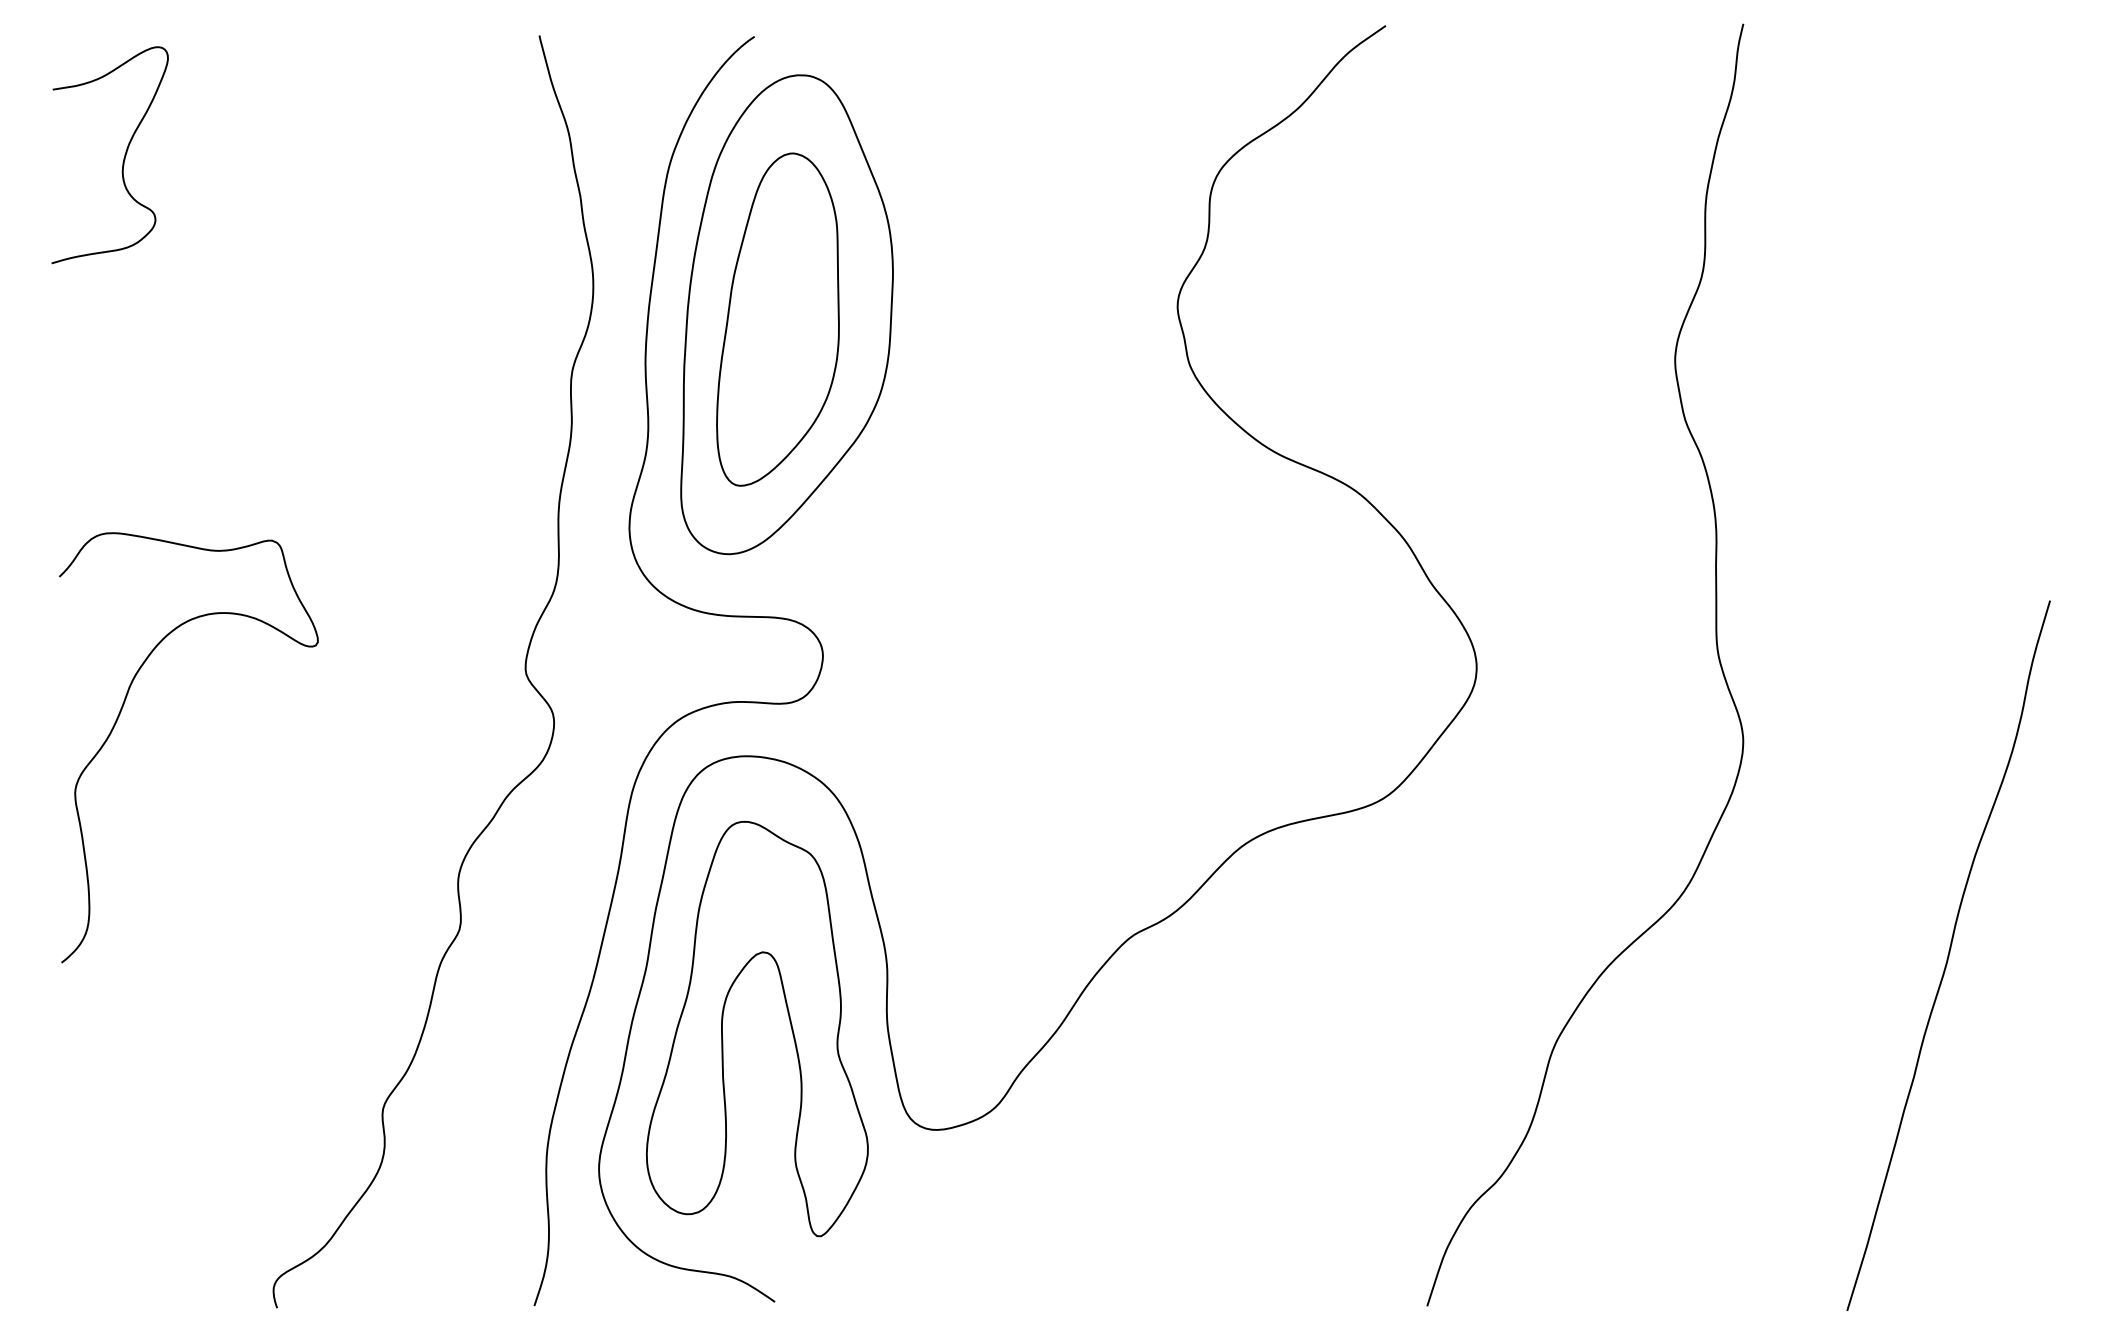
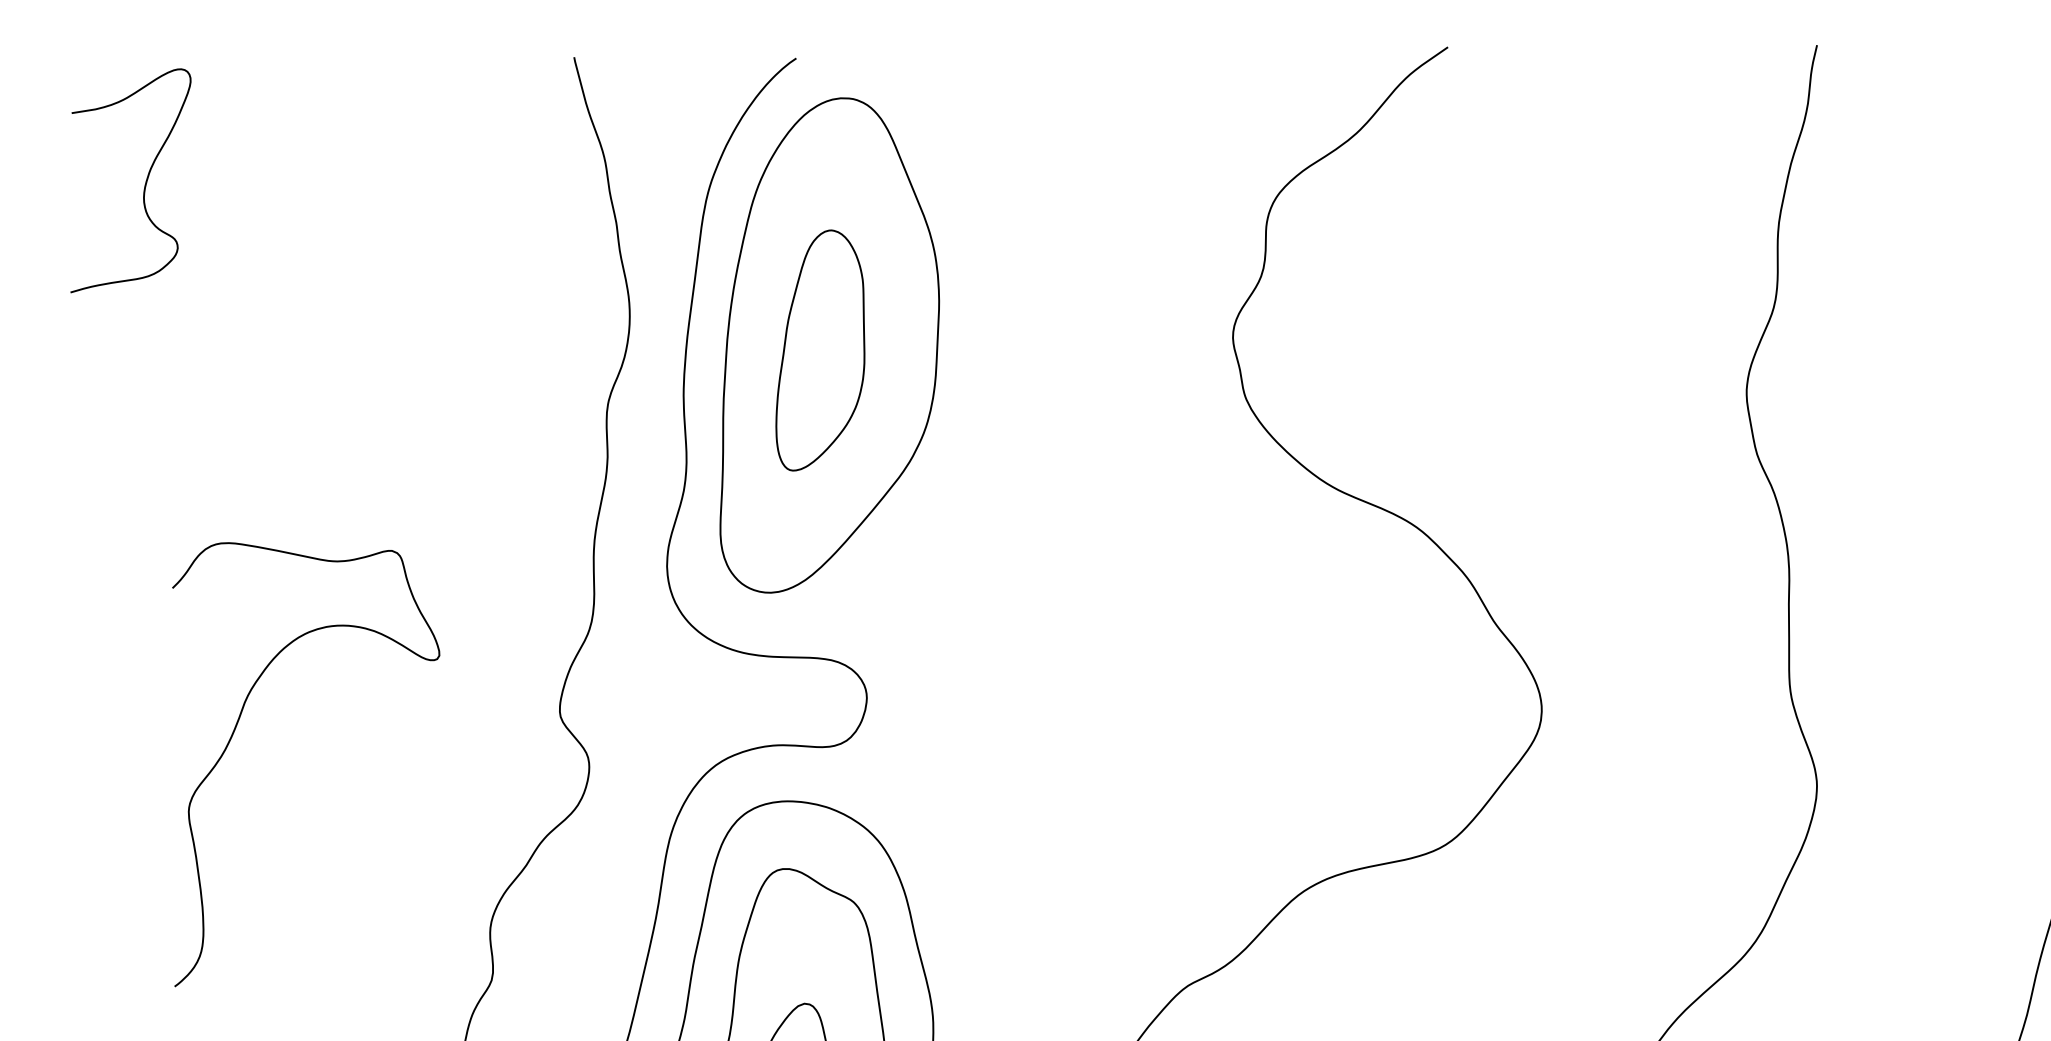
part: (777, 319) -> (819, 350), size x0.7
curve: (118, 719) -> (233, 735), moved

